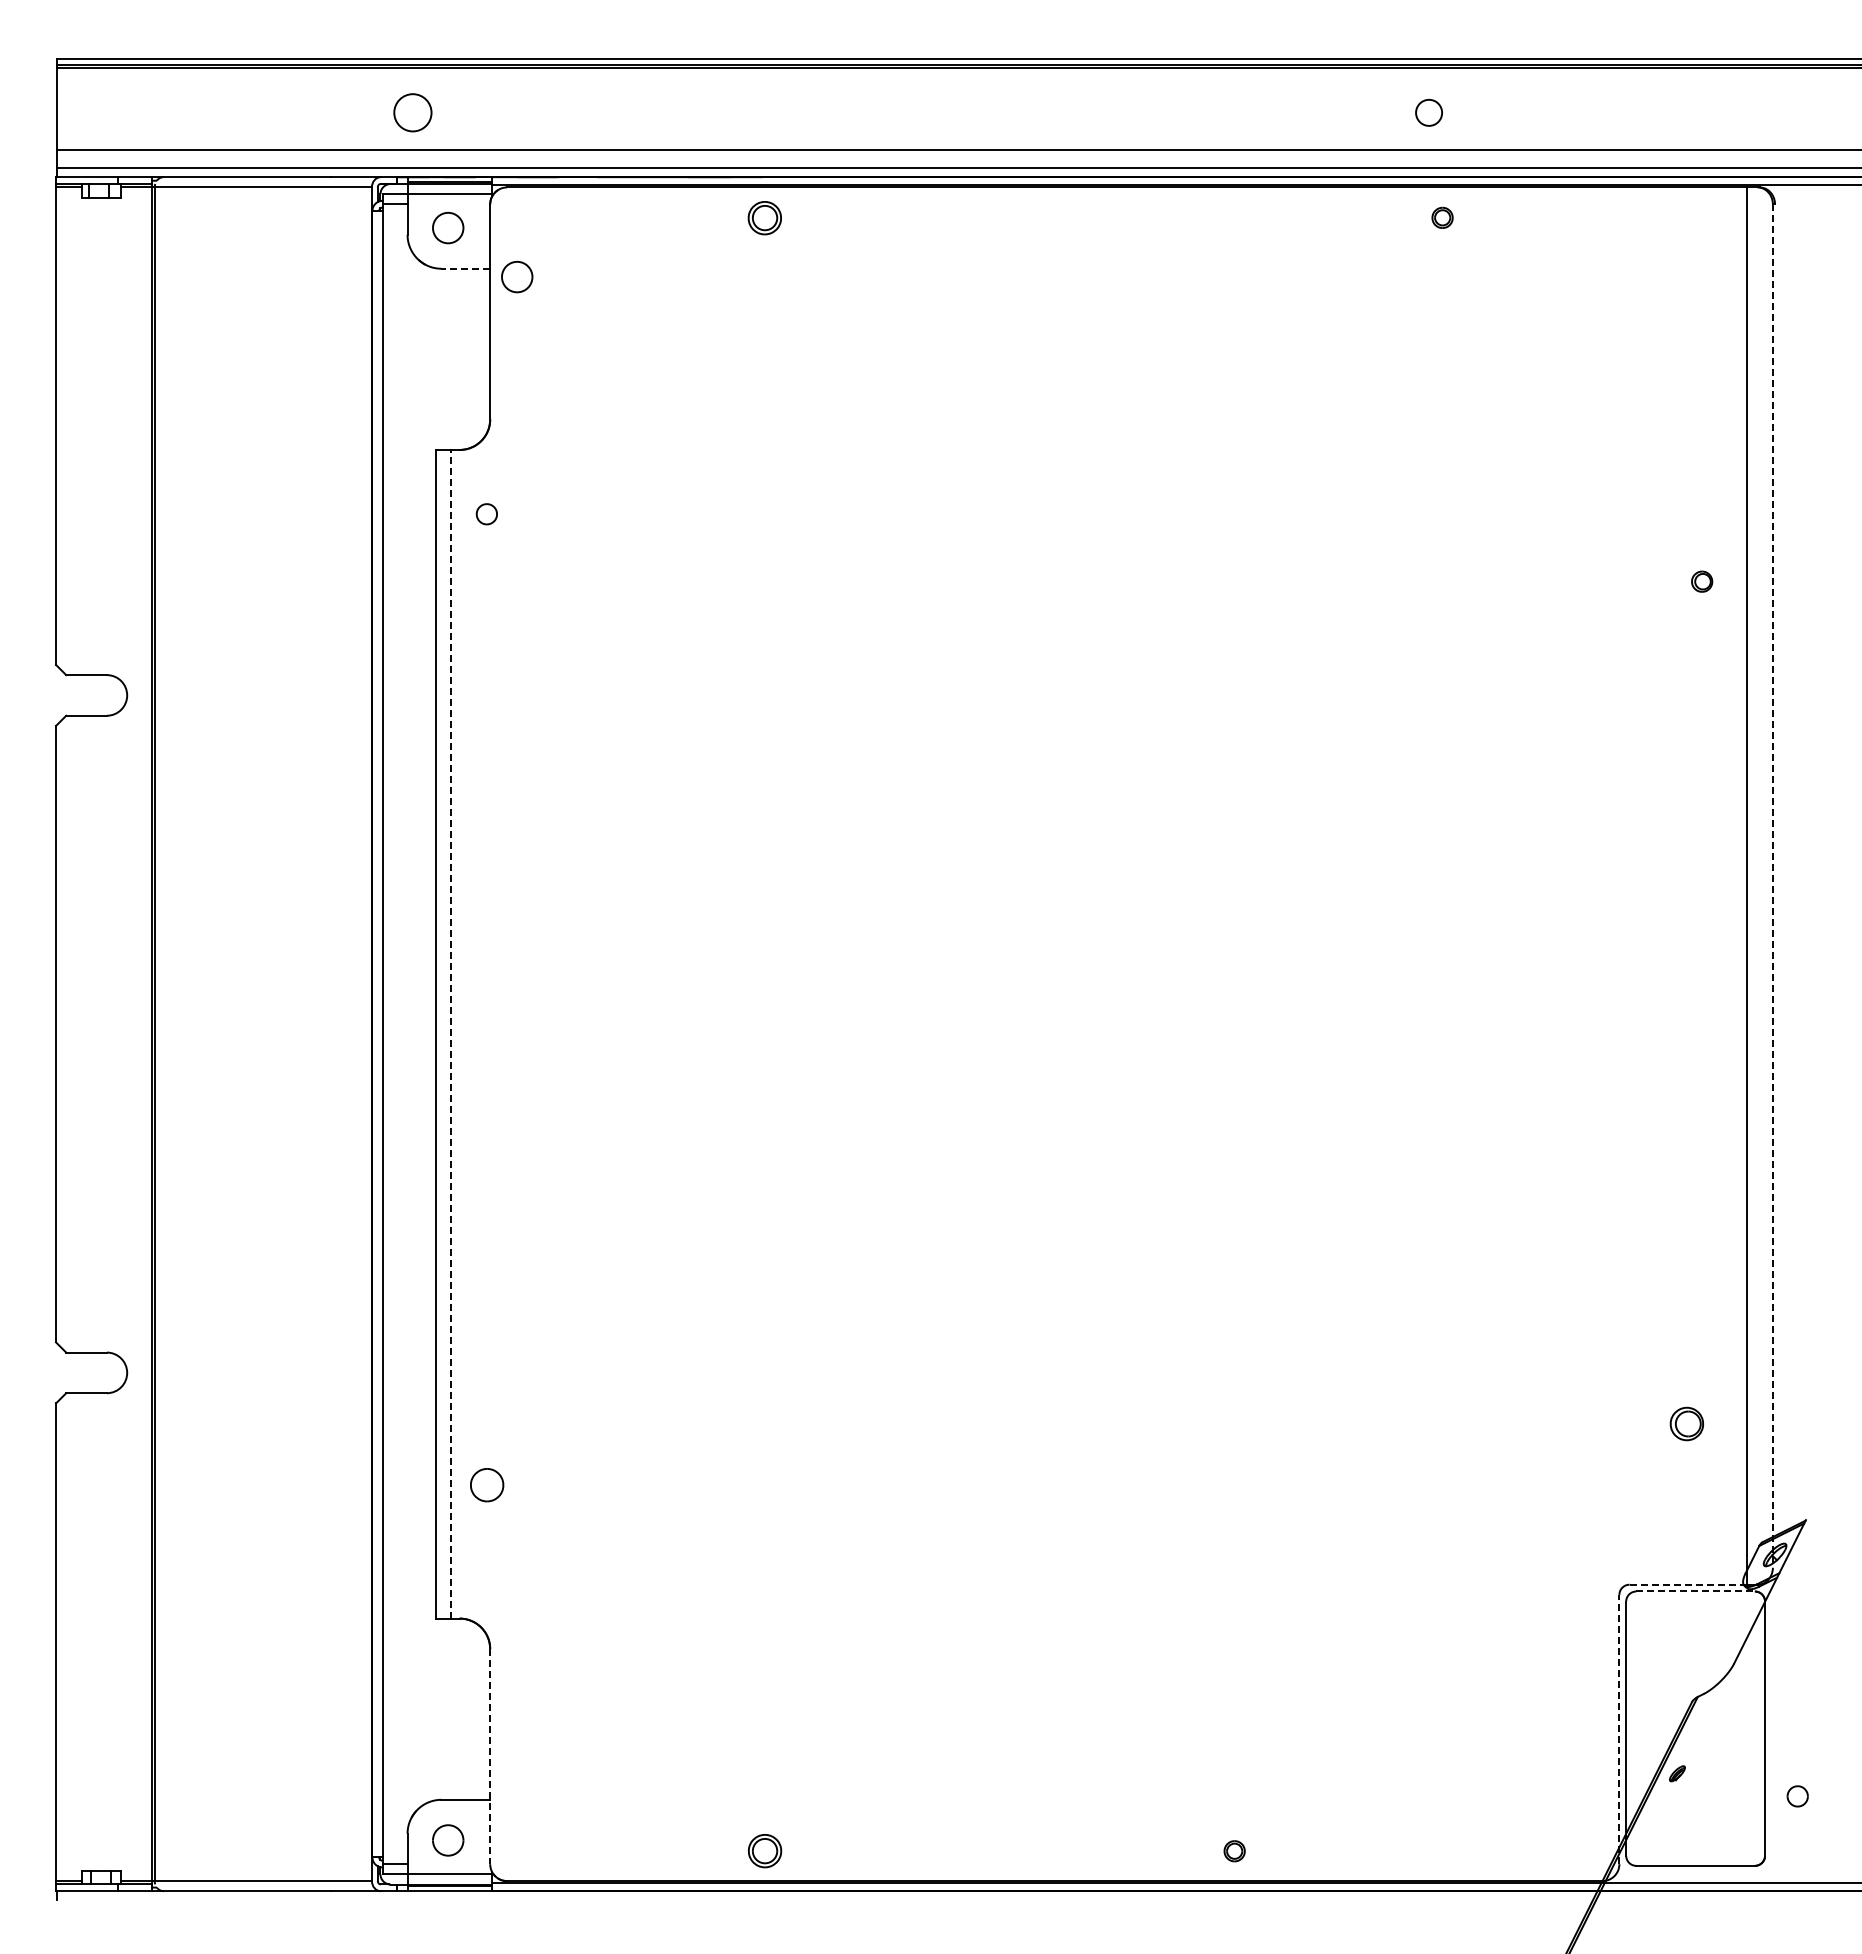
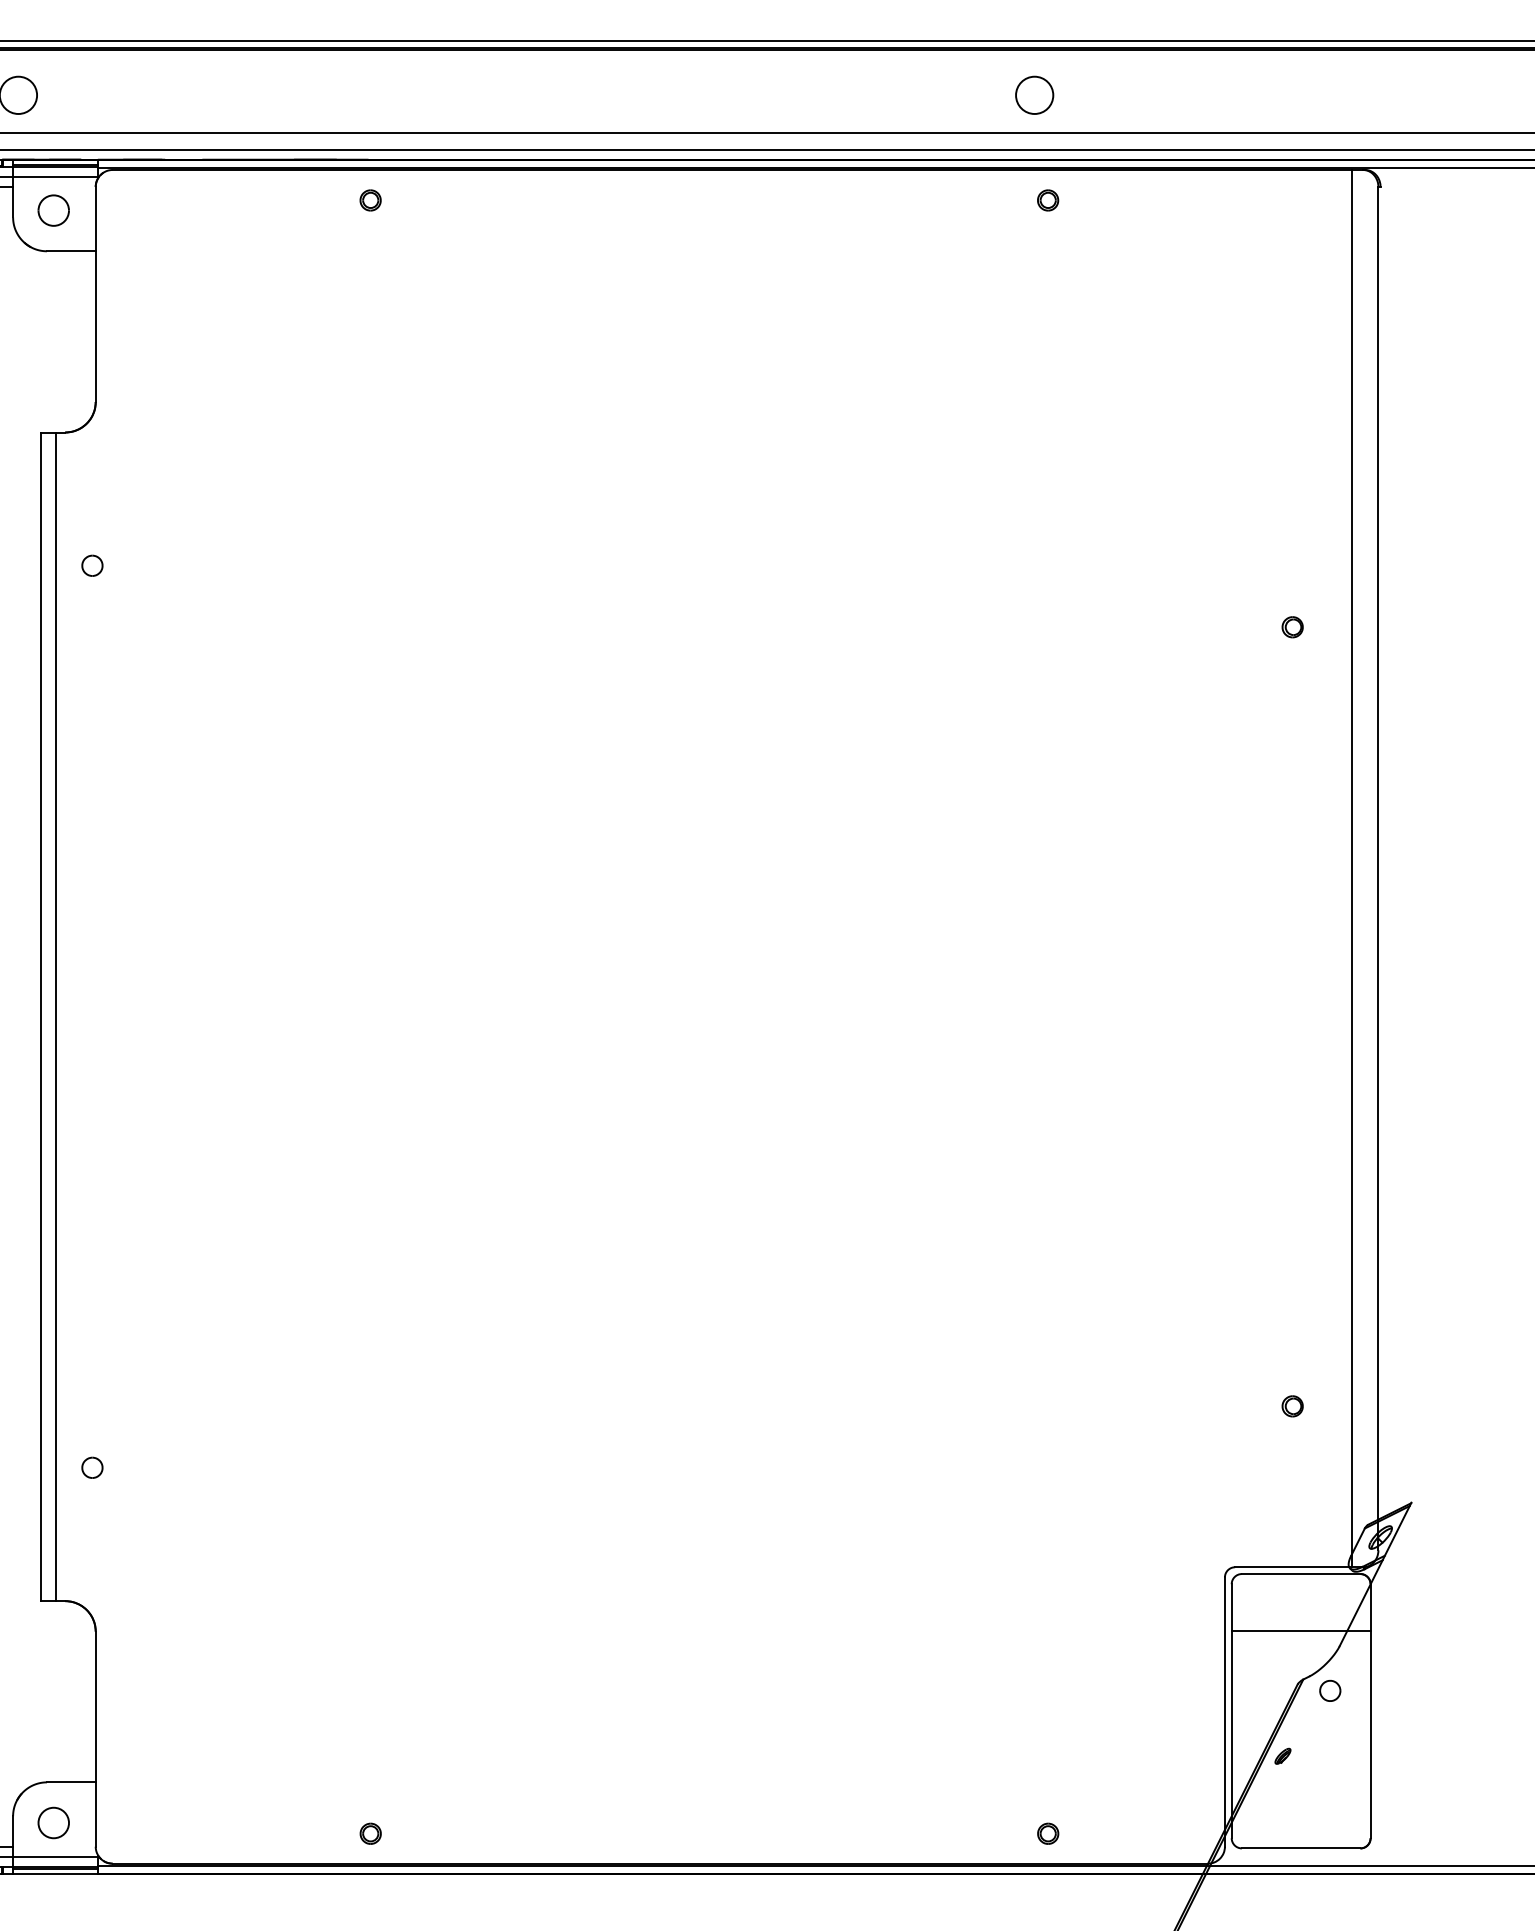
circle: (1428, 112) -> (1034, 95), size x1.43
part: (765, 217) -> (371, 200), size x0.62
line: (465, 268) -> (71, 251), dashed -> solid
part: (517, 277) -> (123, 260), removed
part: (486, 514) -> (92, 566), moved
part: (1702, 581) -> (1293, 627), moved
line: (1772, 886) -> (1378, 869), dashed -> solid
line: (450, 1033) -> (56, 1016), dashed -> solid
part: (1687, 1423) -> (1293, 1406), size x0.62
part: (486, 1485) -> (92, 1468), size x0.62
line: (1688, 1584) -> (1294, 1567), dashed -> solid
line: (1696, 1591) -> (1302, 1574), dashed -> solid
line: (1695, 1648) -> (1301, 1631), added
line: (1619, 1729) -> (1225, 1712), dashed -> solid
line: (490, 1756) -> (96, 1739), dashed -> solid
part: (1797, 1796) -> (1330, 1691), moved
part: (765, 1851) -> (371, 1834), size x0.62
part: (1234, 1851) -> (1048, 1834), moved

